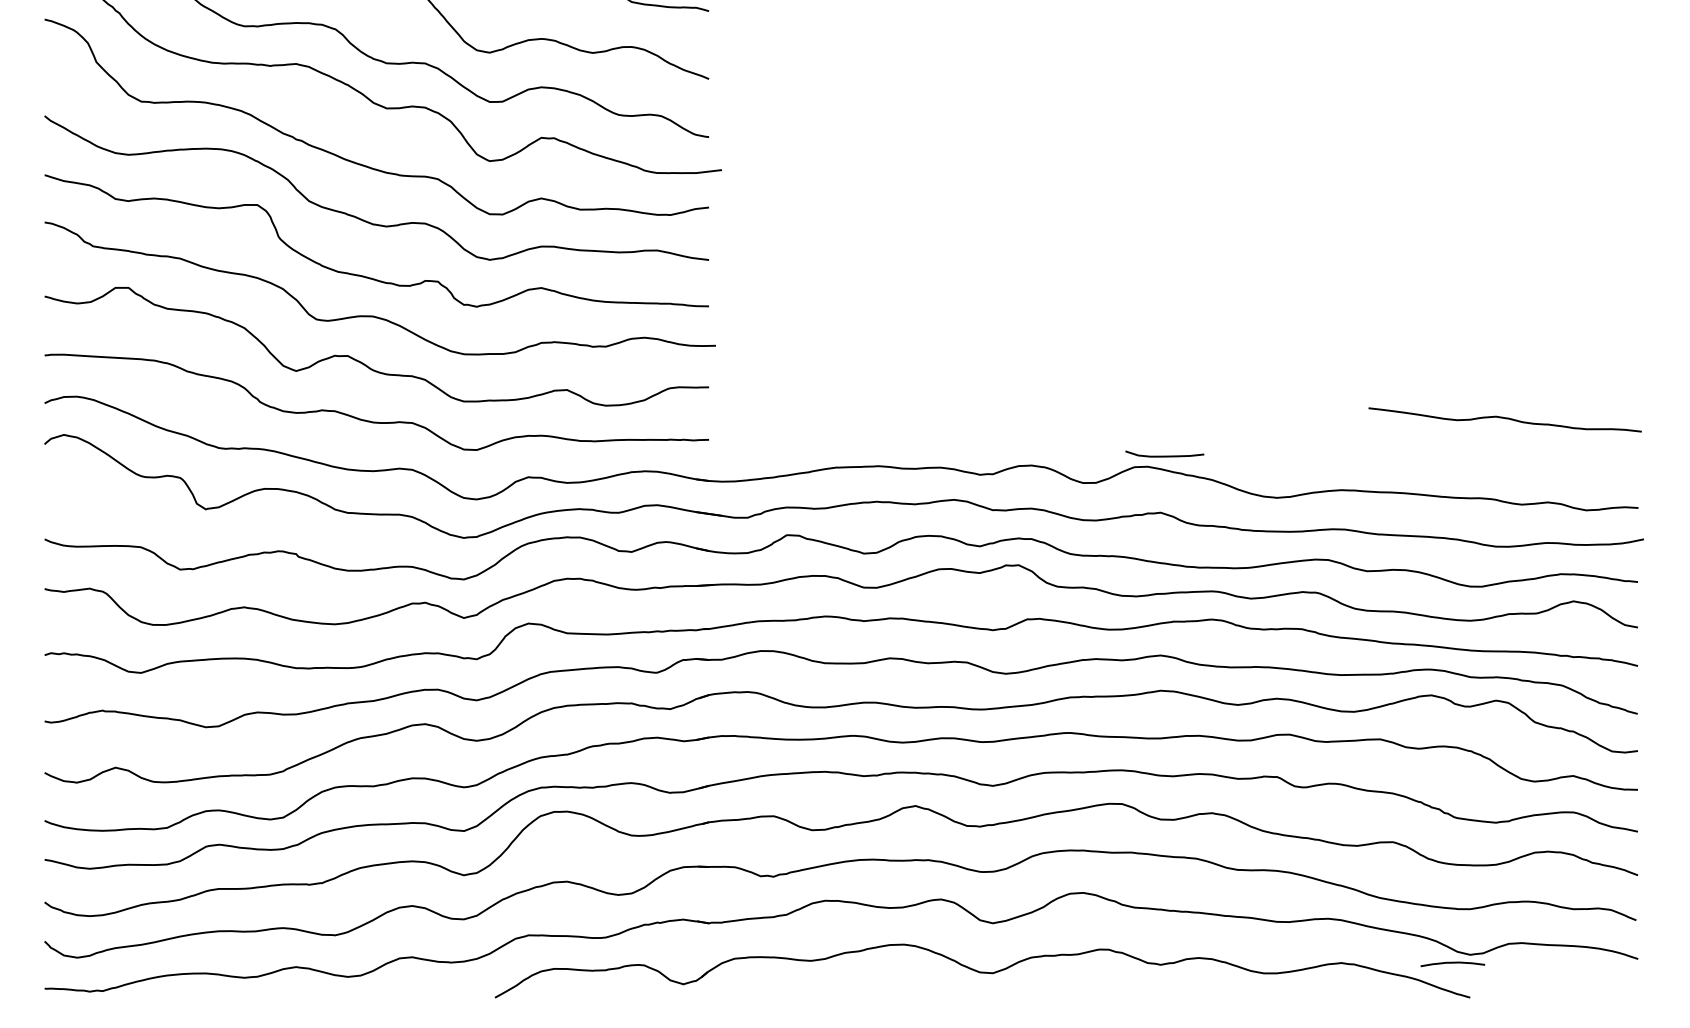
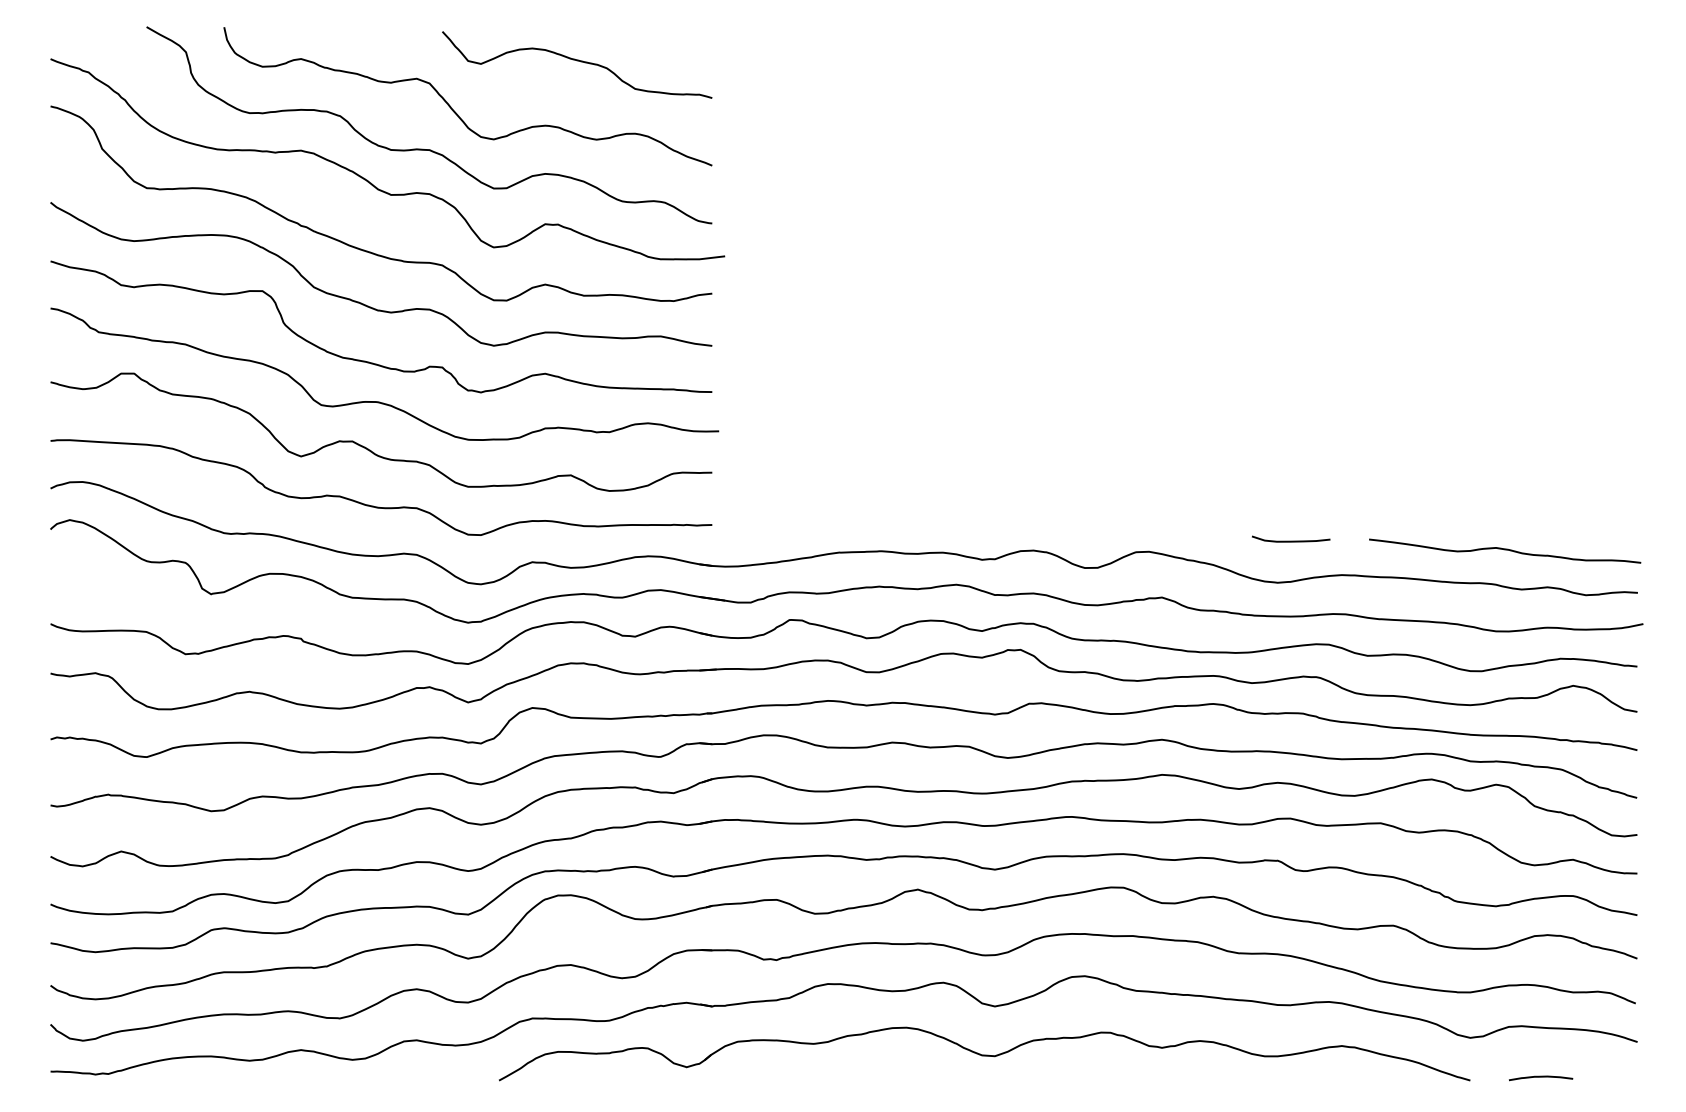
curve: (1505, 419) -> (1505, 550), moved
curve: (1165, 455) -> (1291, 540), moved
curve: (1453, 963) -> (1541, 1077), moved

